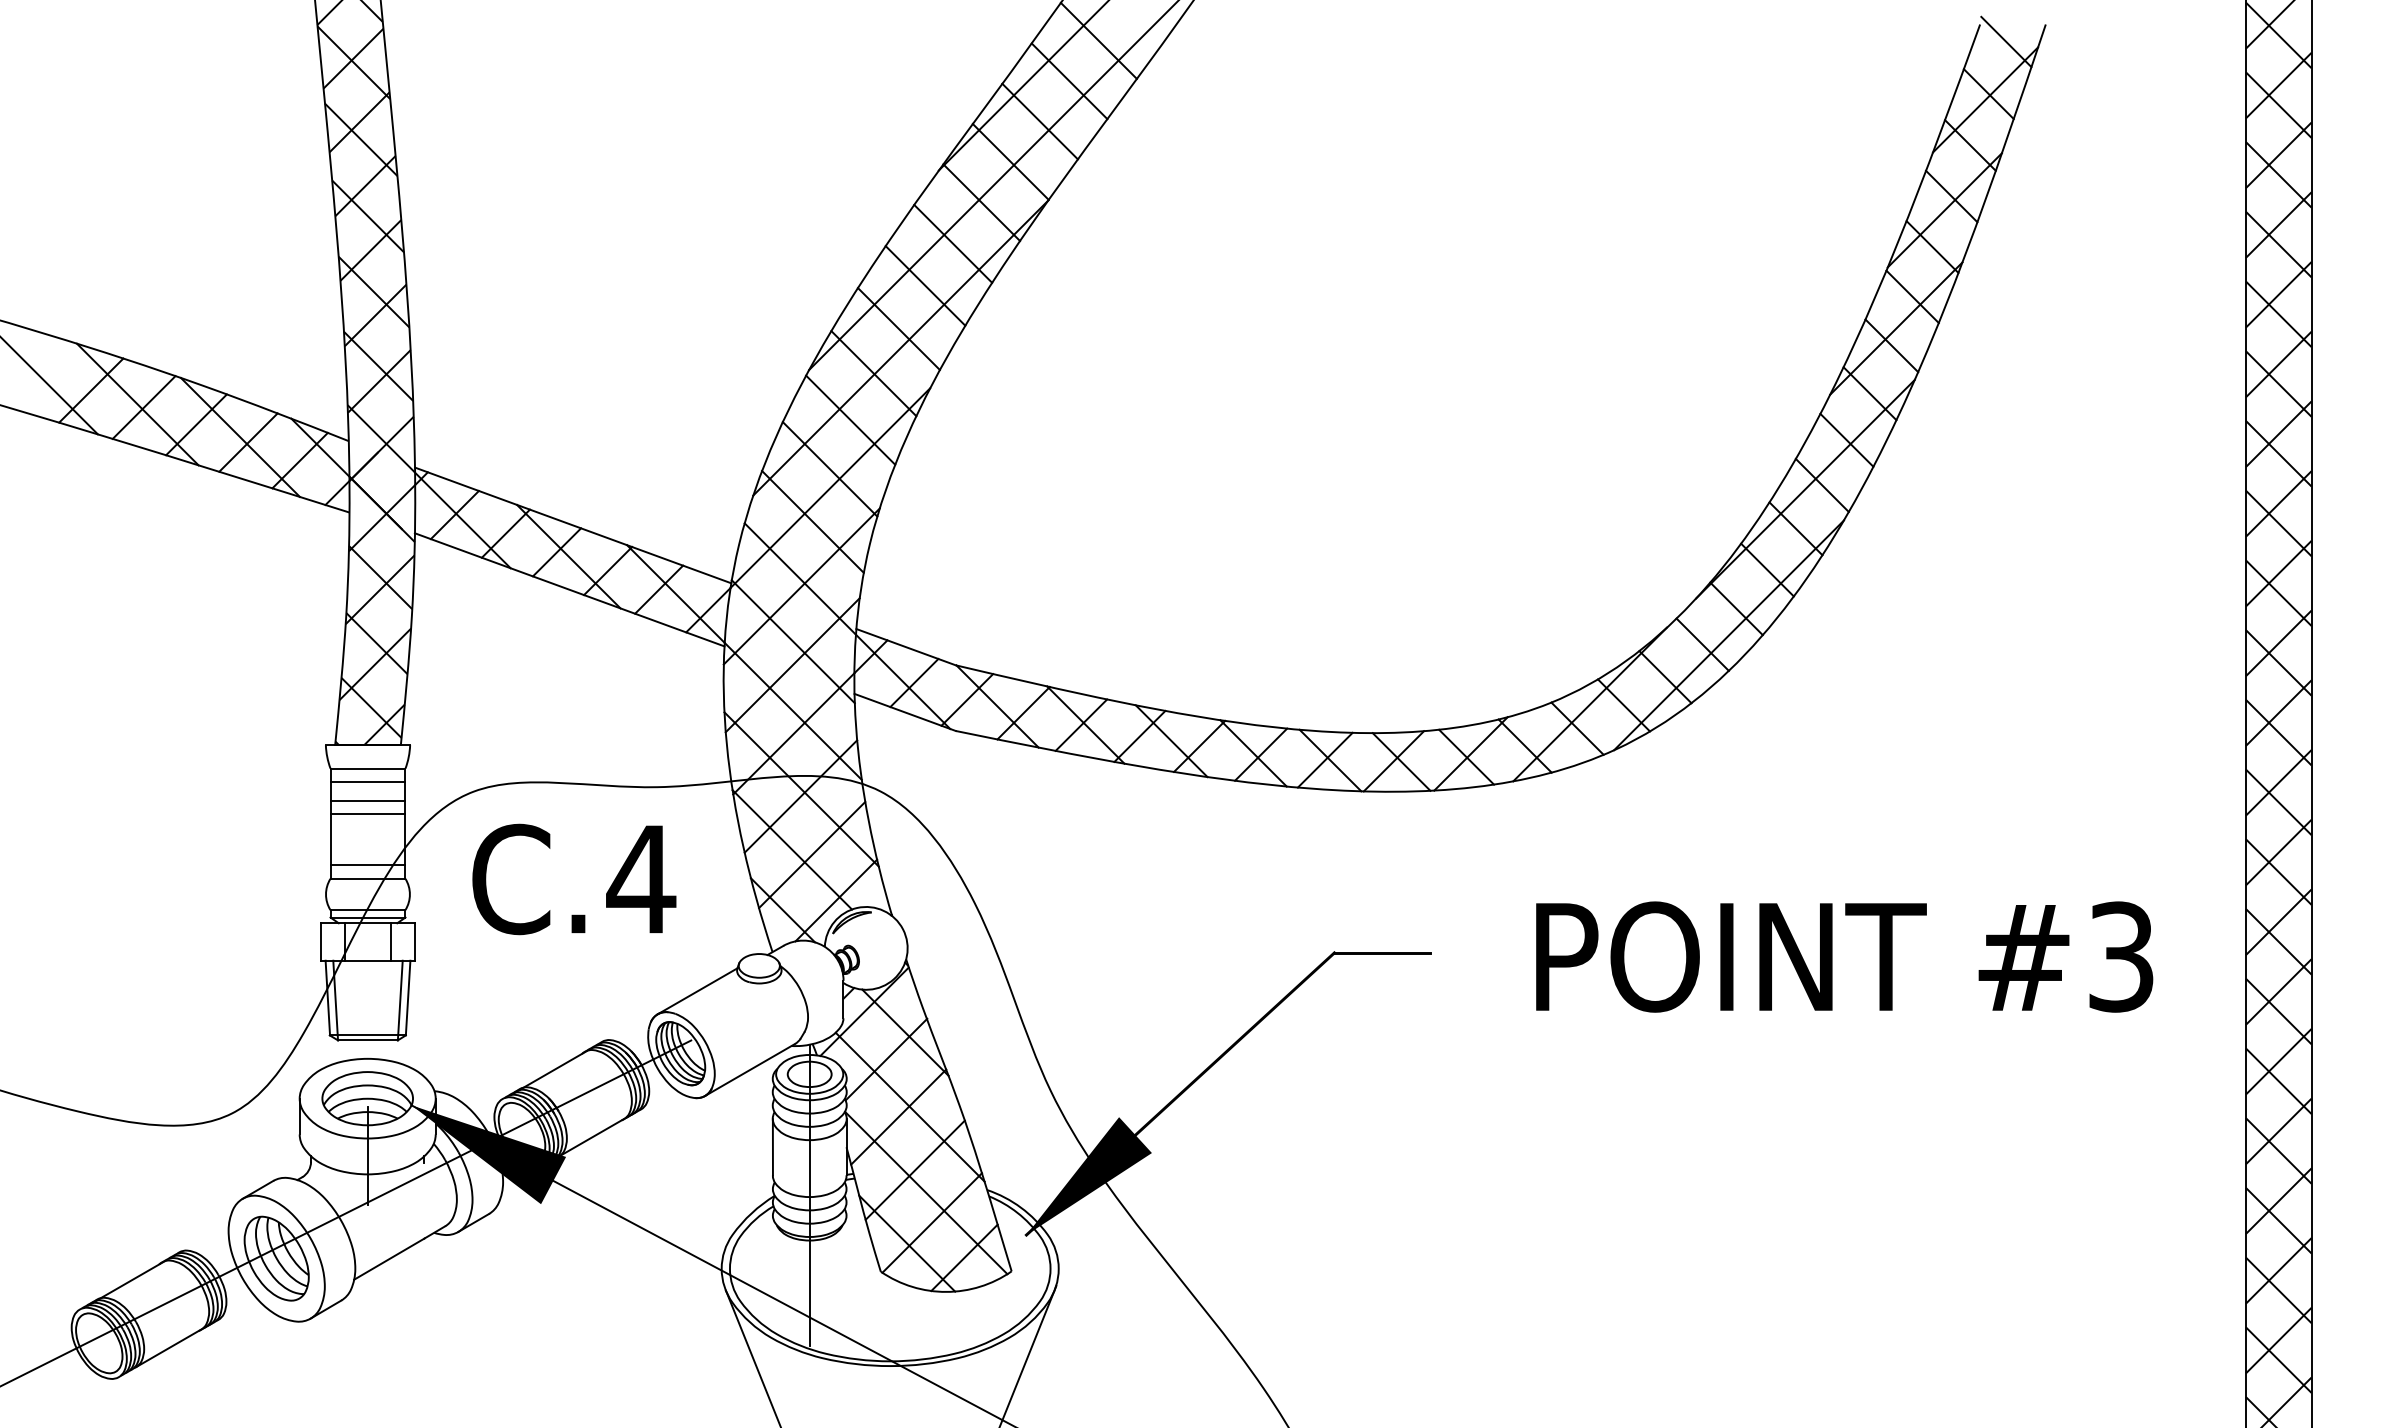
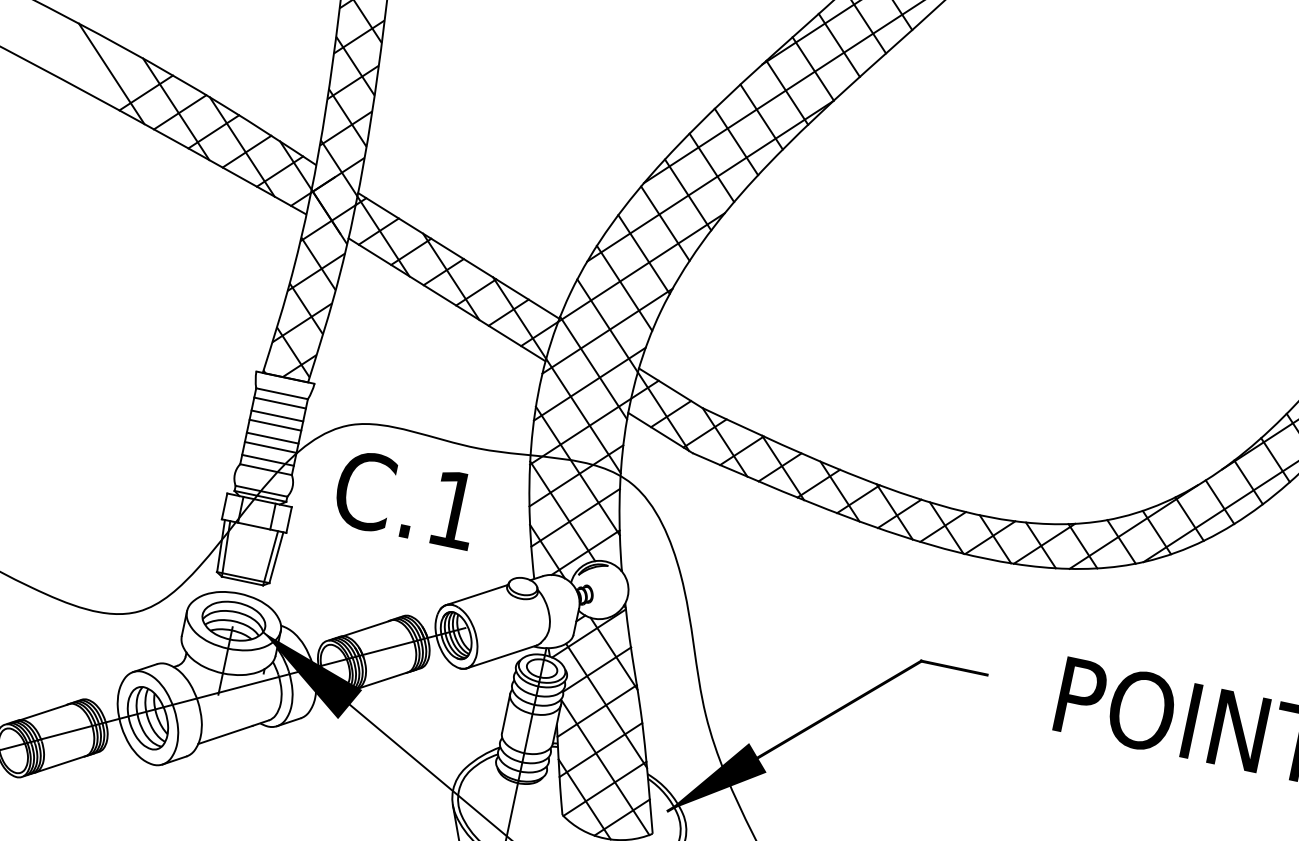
line: (367, 833) -> (272, 438), added
line: (367, 846) -> (270, 447), added
text: (641, 879) -> (454, 509), C.4 -> C.1

